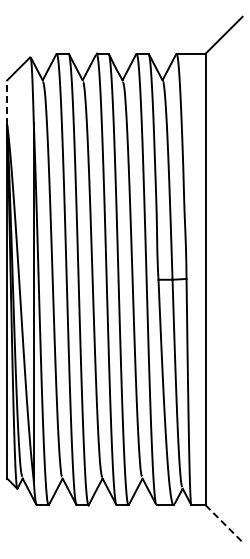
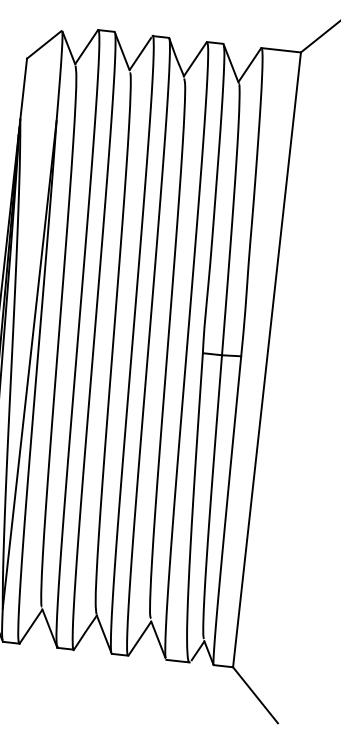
line: (7, 102) -> (23, 89), dashed -> solid
line: (224, 524) -> (255, 696), dashed -> solid

